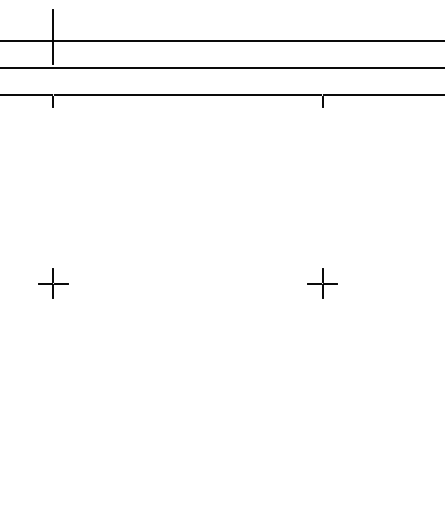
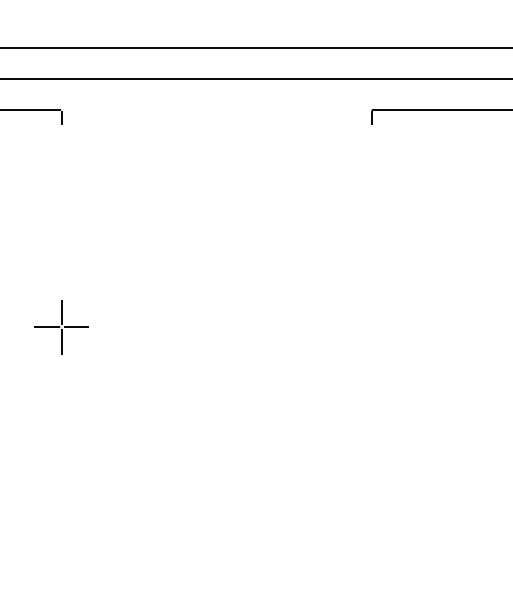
line: (53, 36) -> (61, 42), removed
line: (187, 95) -> (216, 110), removed
part: (53, 283) -> (61, 327), size x1.6
part: (322, 283) -> (371, 327), removed

